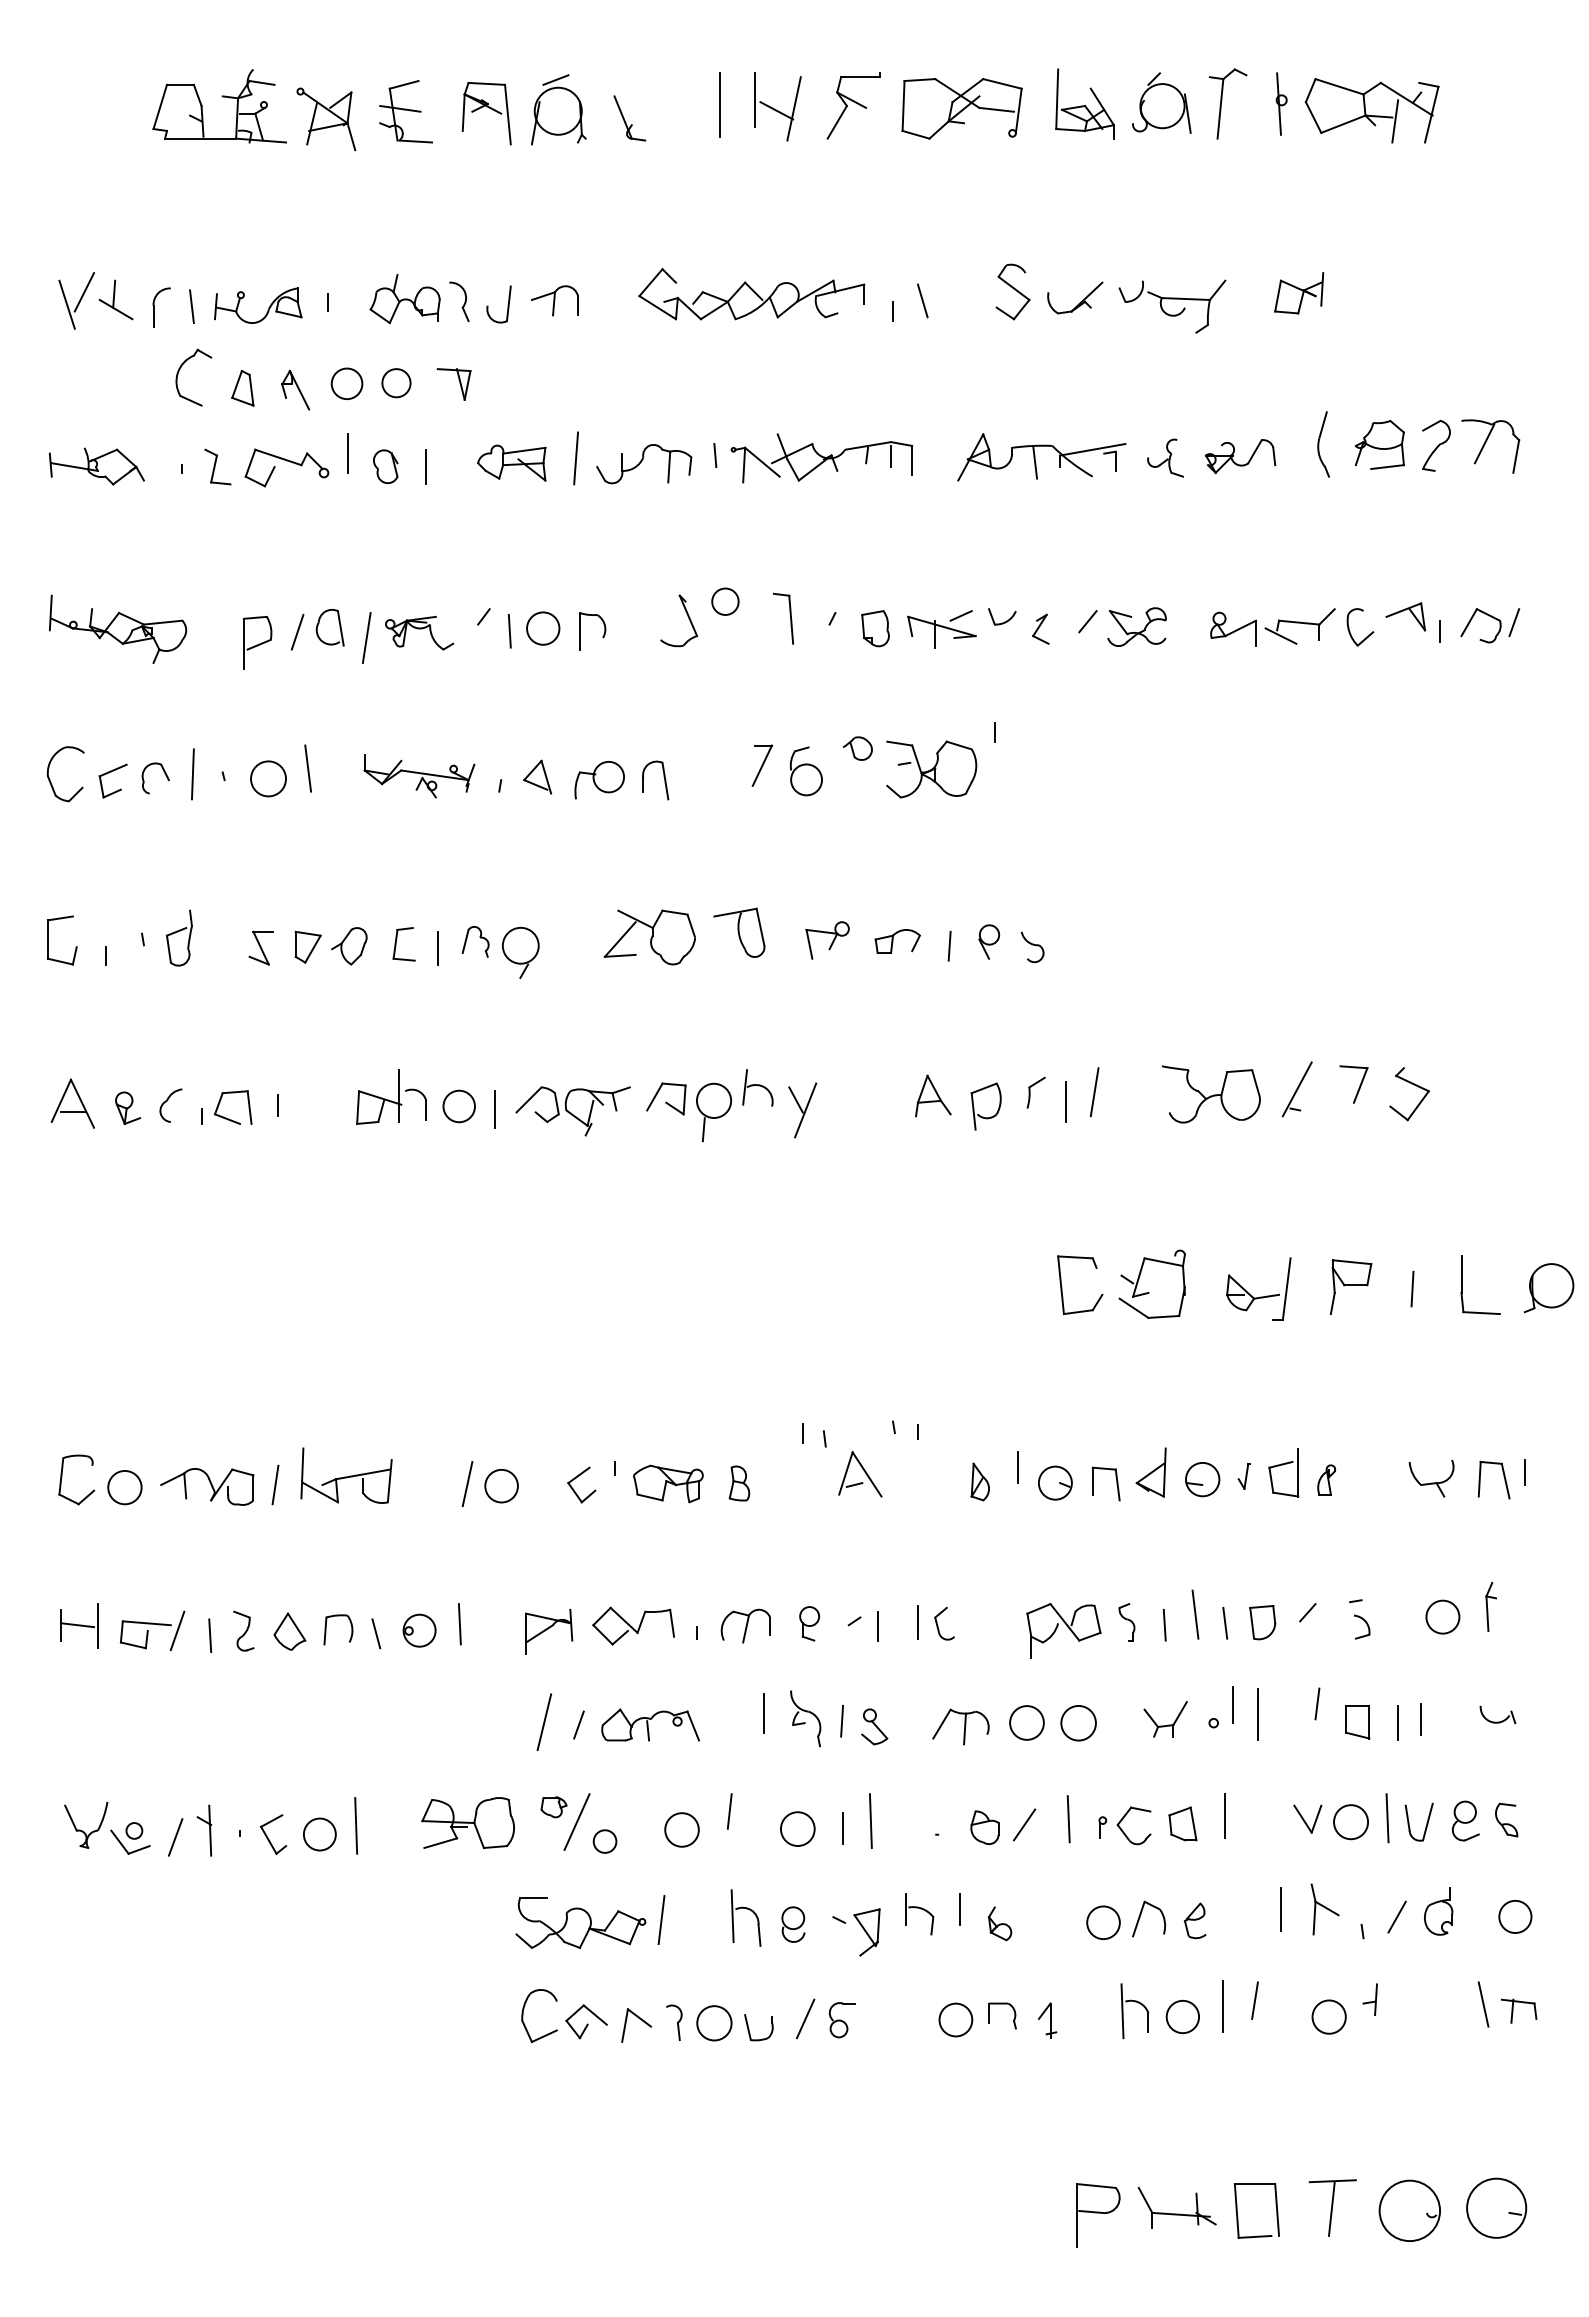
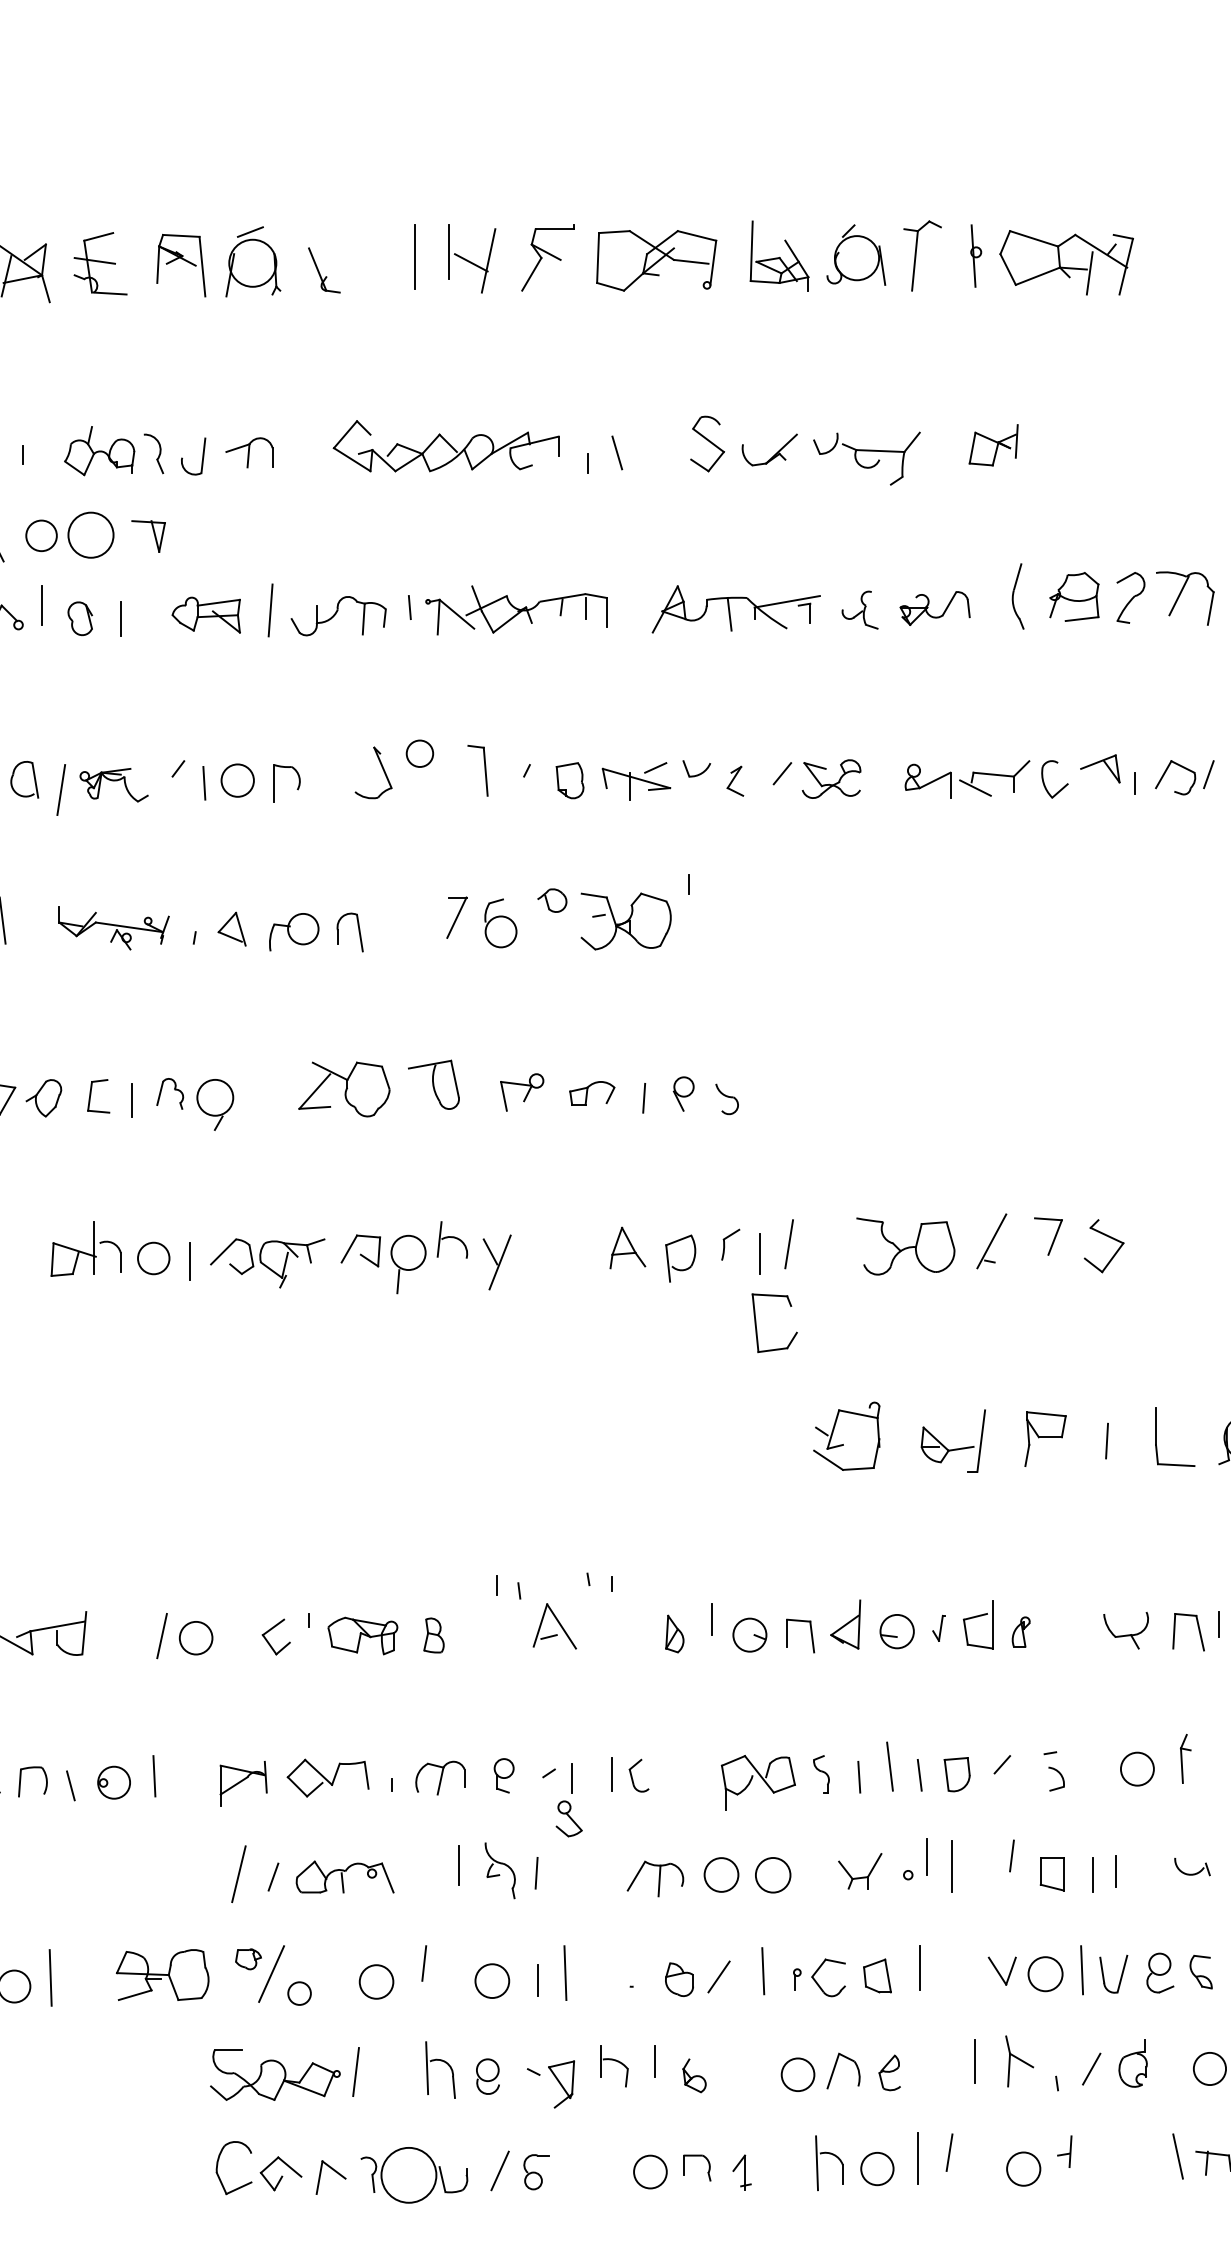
circle: (396, 383) -> (91, 535), size x1.6
part: (1062, 1286) -> (757, 1324), moved
part: (874, 1726) -> (569, 1818), moved
circle: (714, 2023) -> (409, 2175), size x1.6

